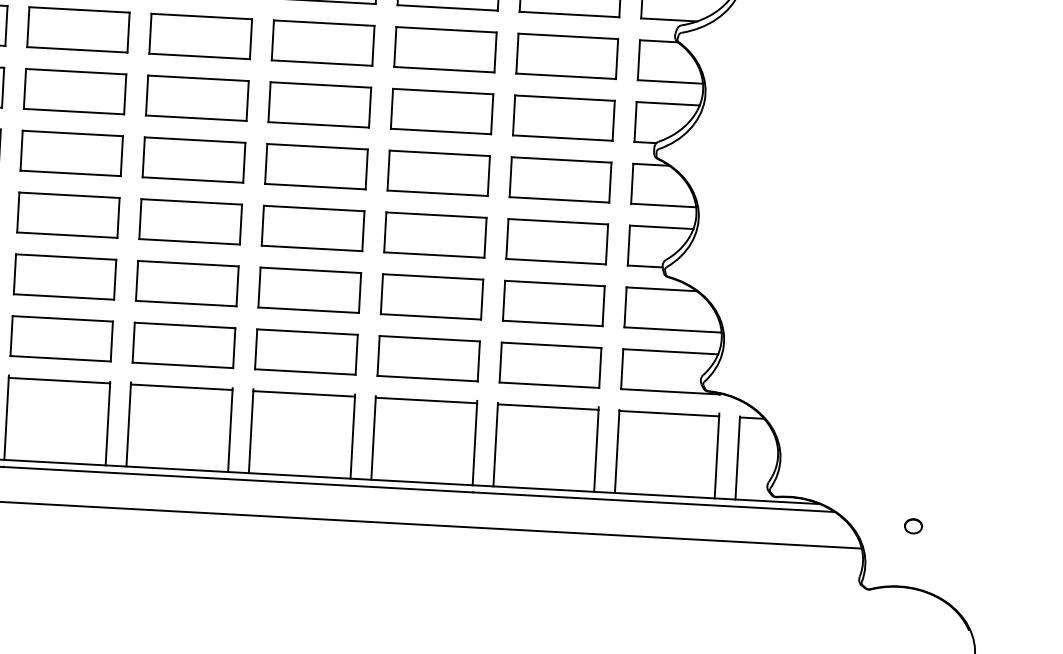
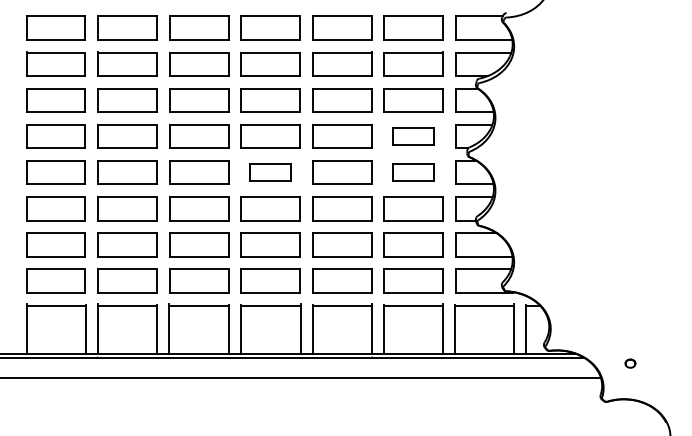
part: (563, 118) -> (413, 136), size x0.7
part: (316, 166) -> (270, 172), size x0.7
part: (560, 179) -> (413, 172), size x0.7

